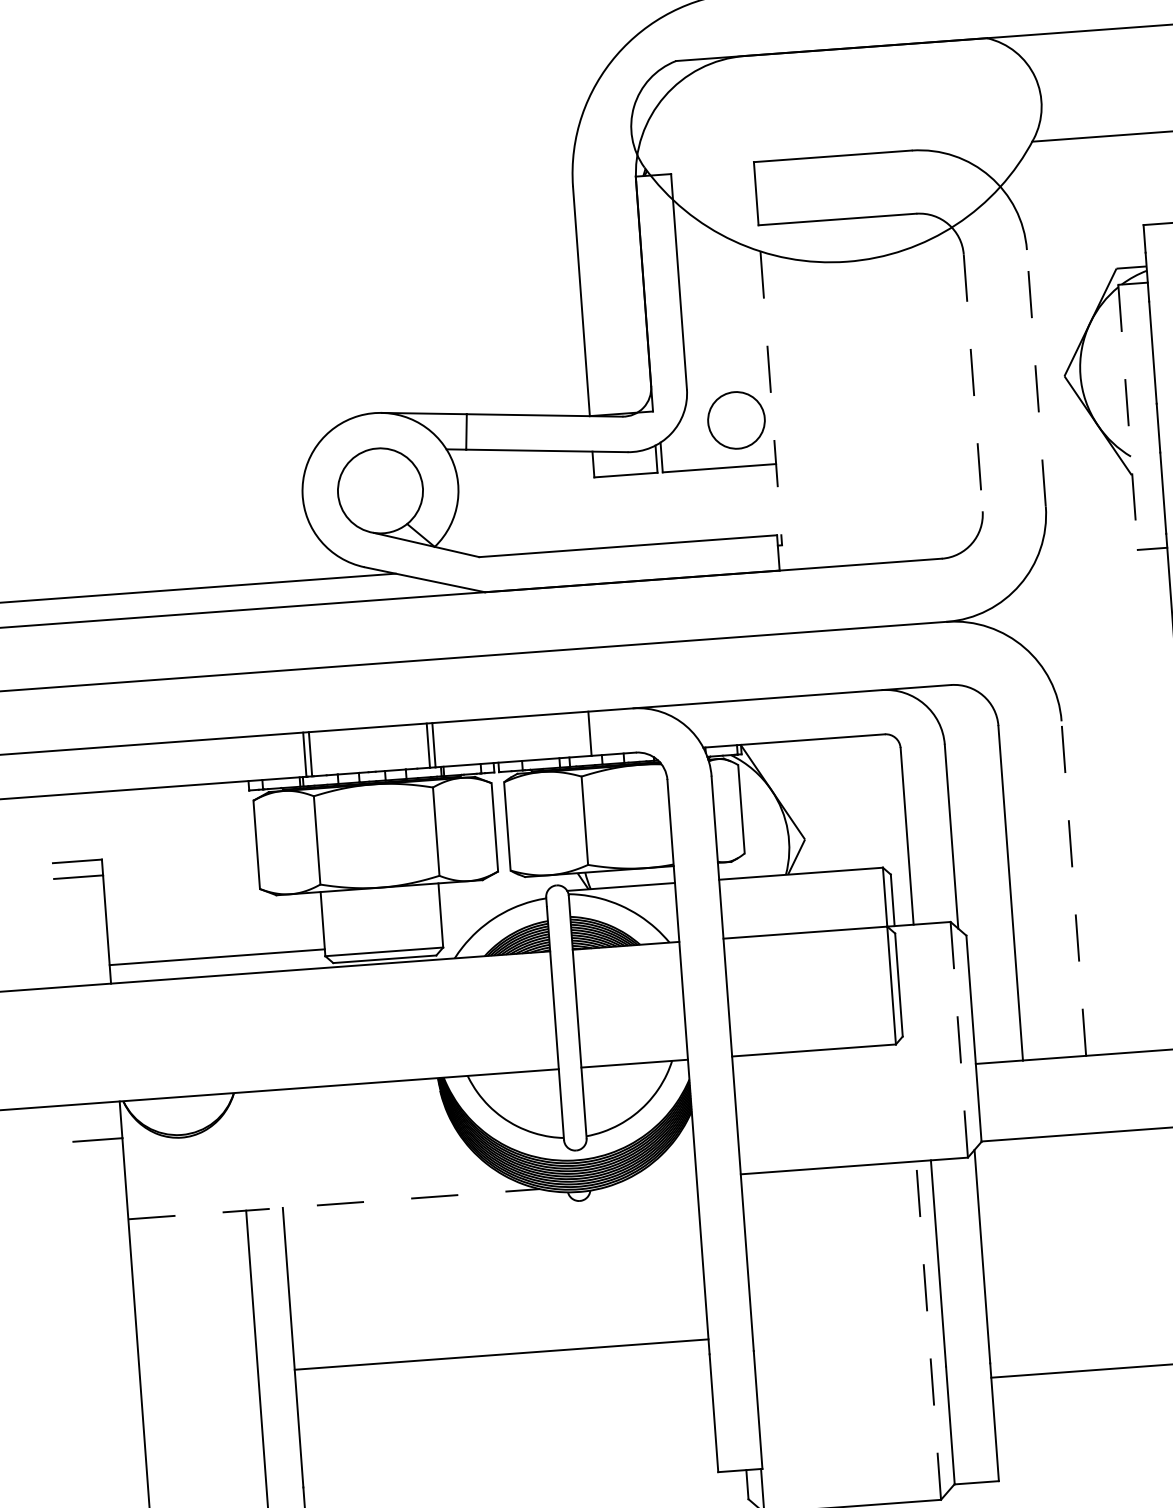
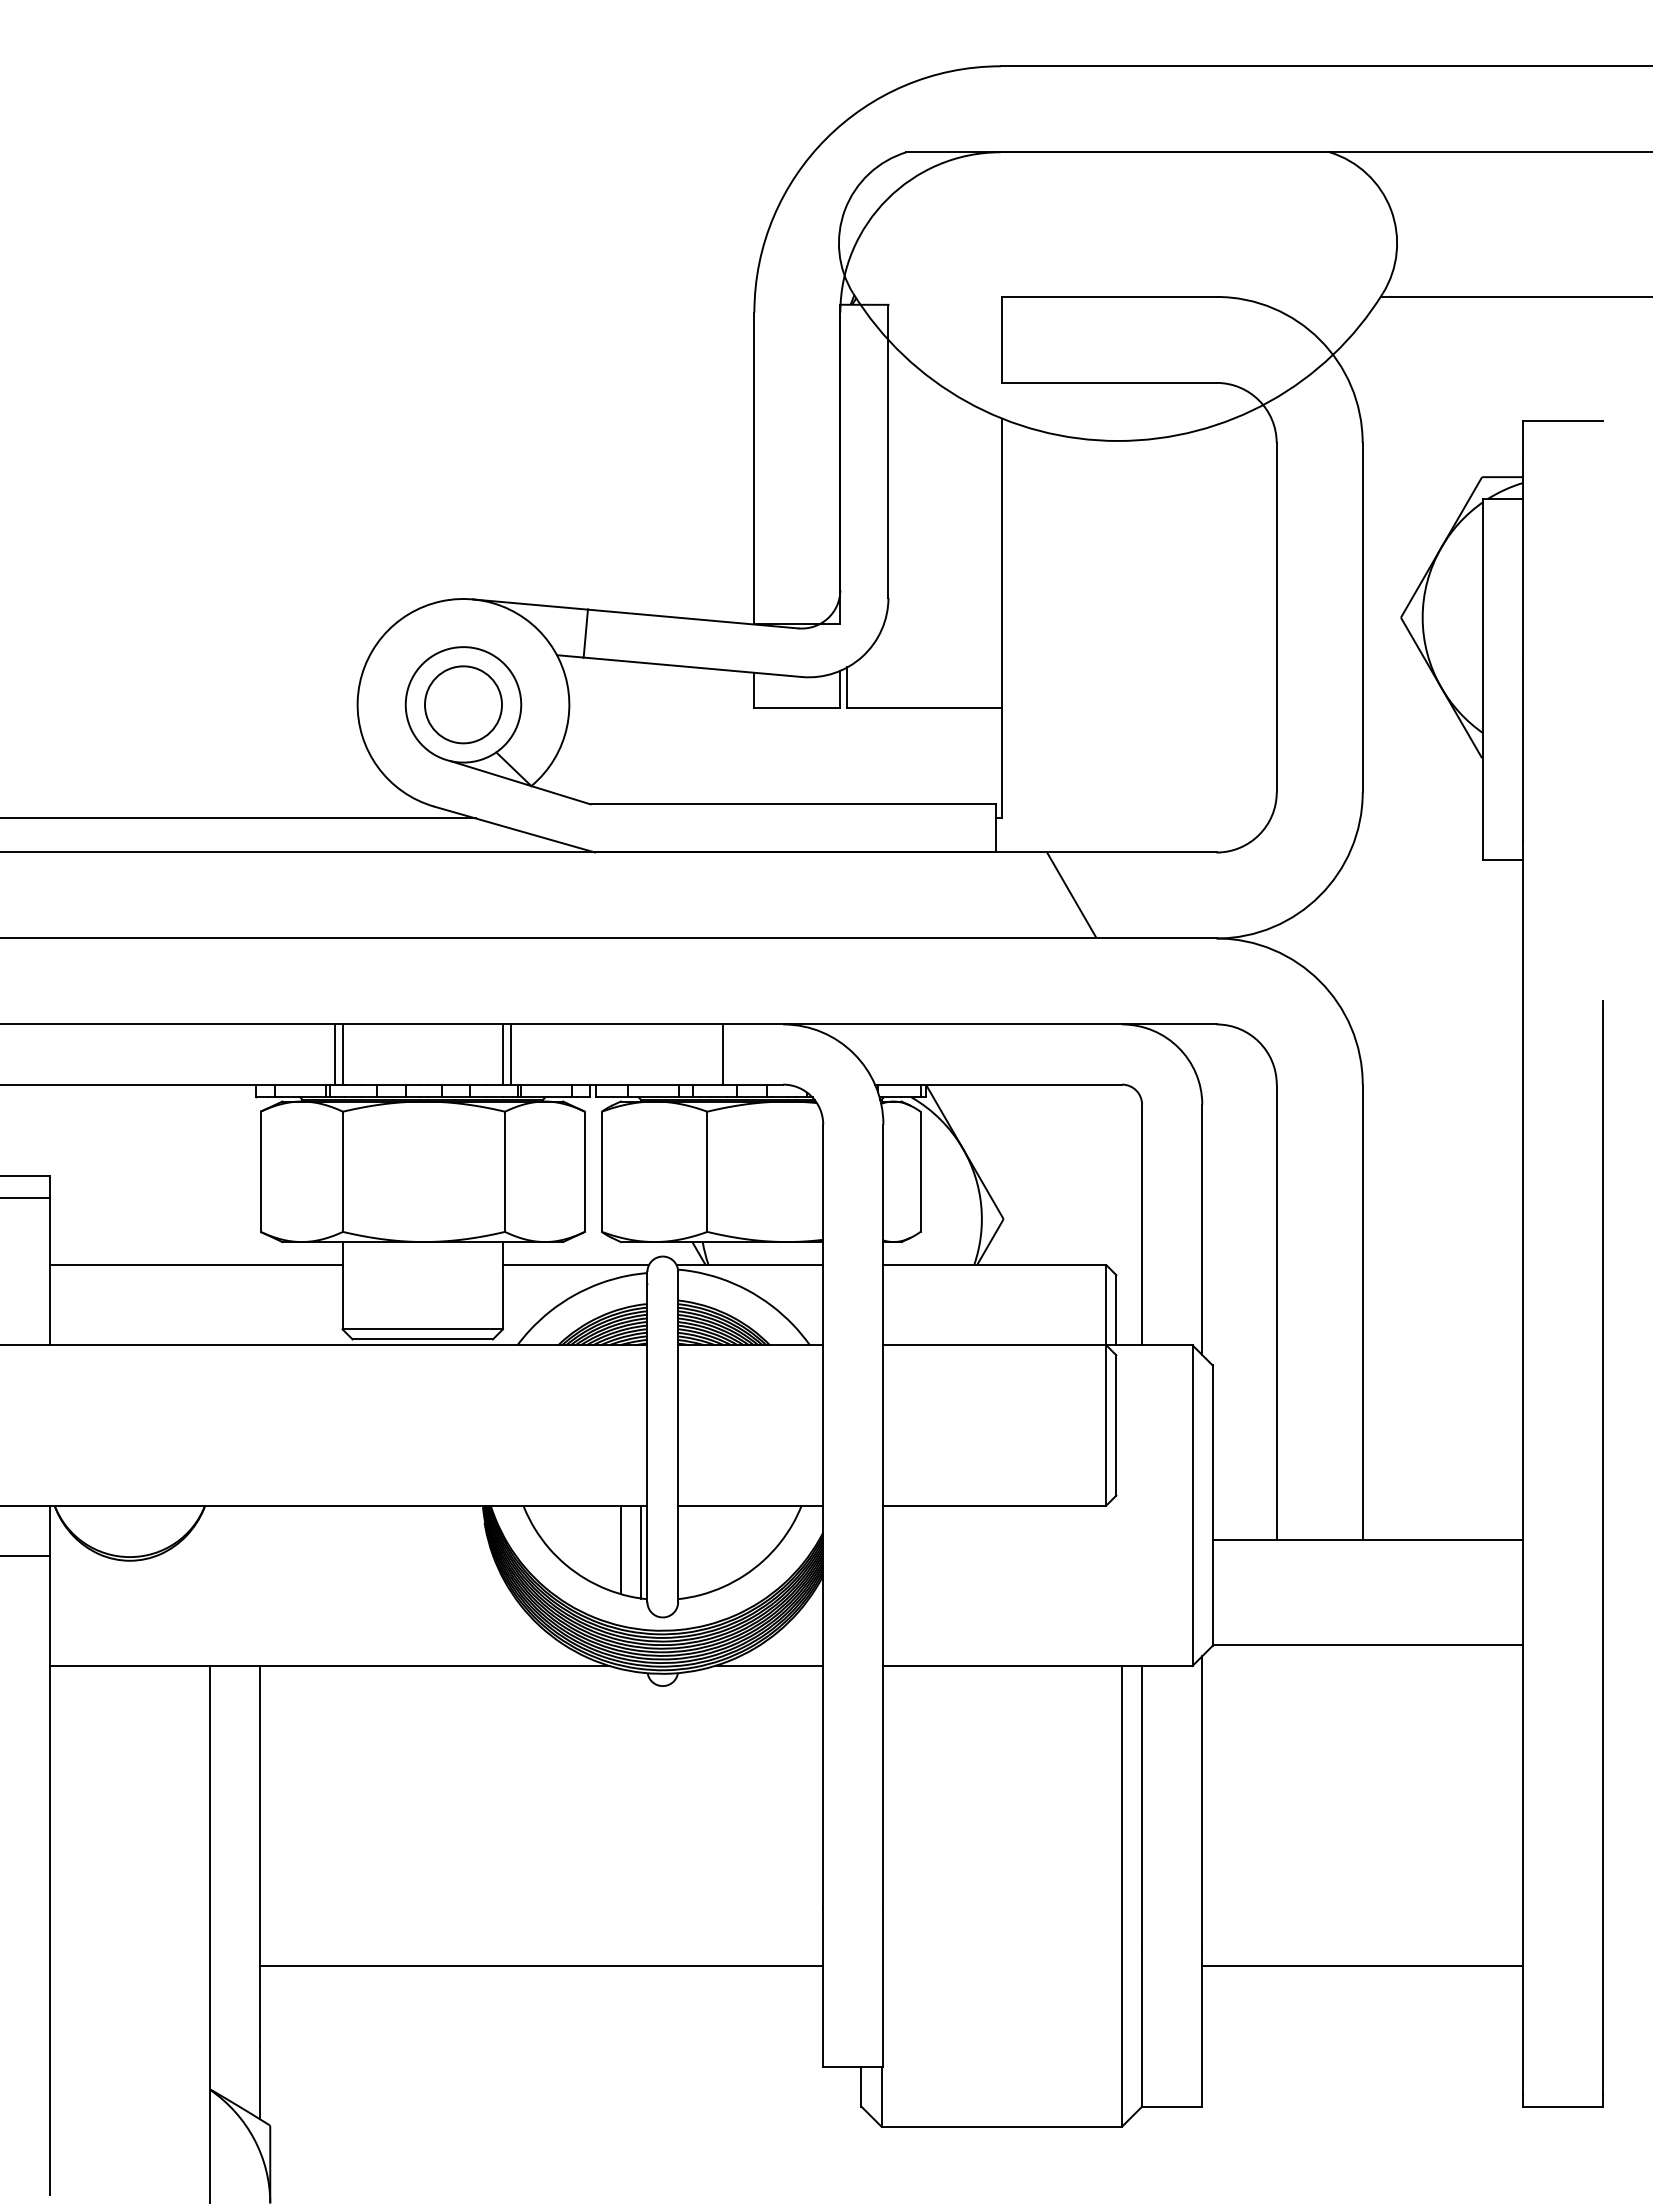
line: (1036, 378) -> (1362, 617), dashed -> solid
line: (973, 382) -> (1276, 617), dashed -> solid
line: (771, 398) -> (1001, 618), dashed -> solid
line: (1127, 418) -> (1482, 680), dashed -> solid
circle: (736, 420) -> (463, 704), moved
hatch: (837, 598) -> (1071, 895), added
line: (1073, 888) -> (1362, 1312), dashed -> solid
line: (493, 896) -> (575, 1265), added
line: (216, 957) -> (195, 1265), moved
line: (959, 1039) -> (1192, 1505), dashed -> solid
line: (542, 1102) -> (621, 1549), added
line: (556, 1103) -> (641, 1551), added
line: (656, 1180) -> (768, 1666), added
line: (333, 1204) -> (329, 1666), dashed -> solid
line: (928, 1330) -> (1122, 1895), dashed -> solid
line: (501, 1354) -> (541, 1966), moved

